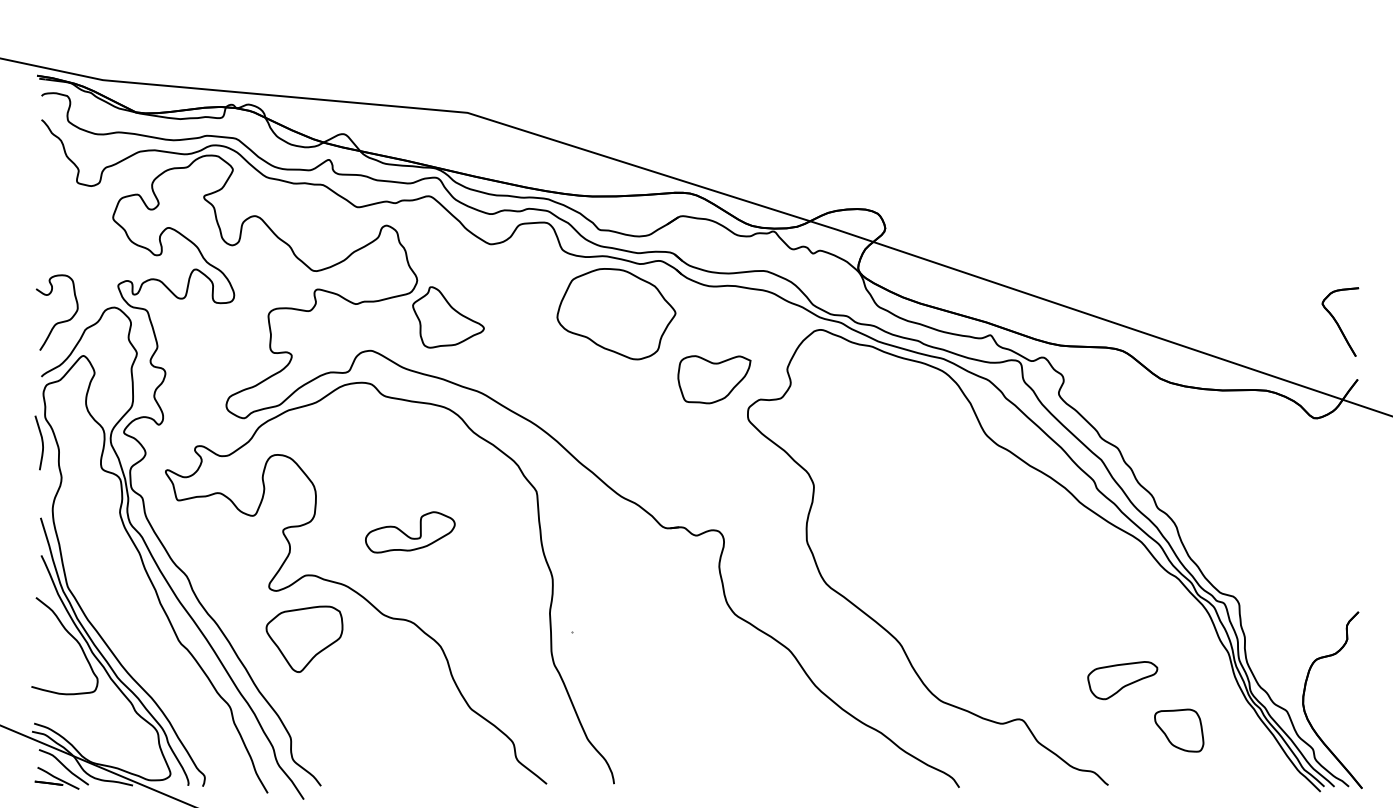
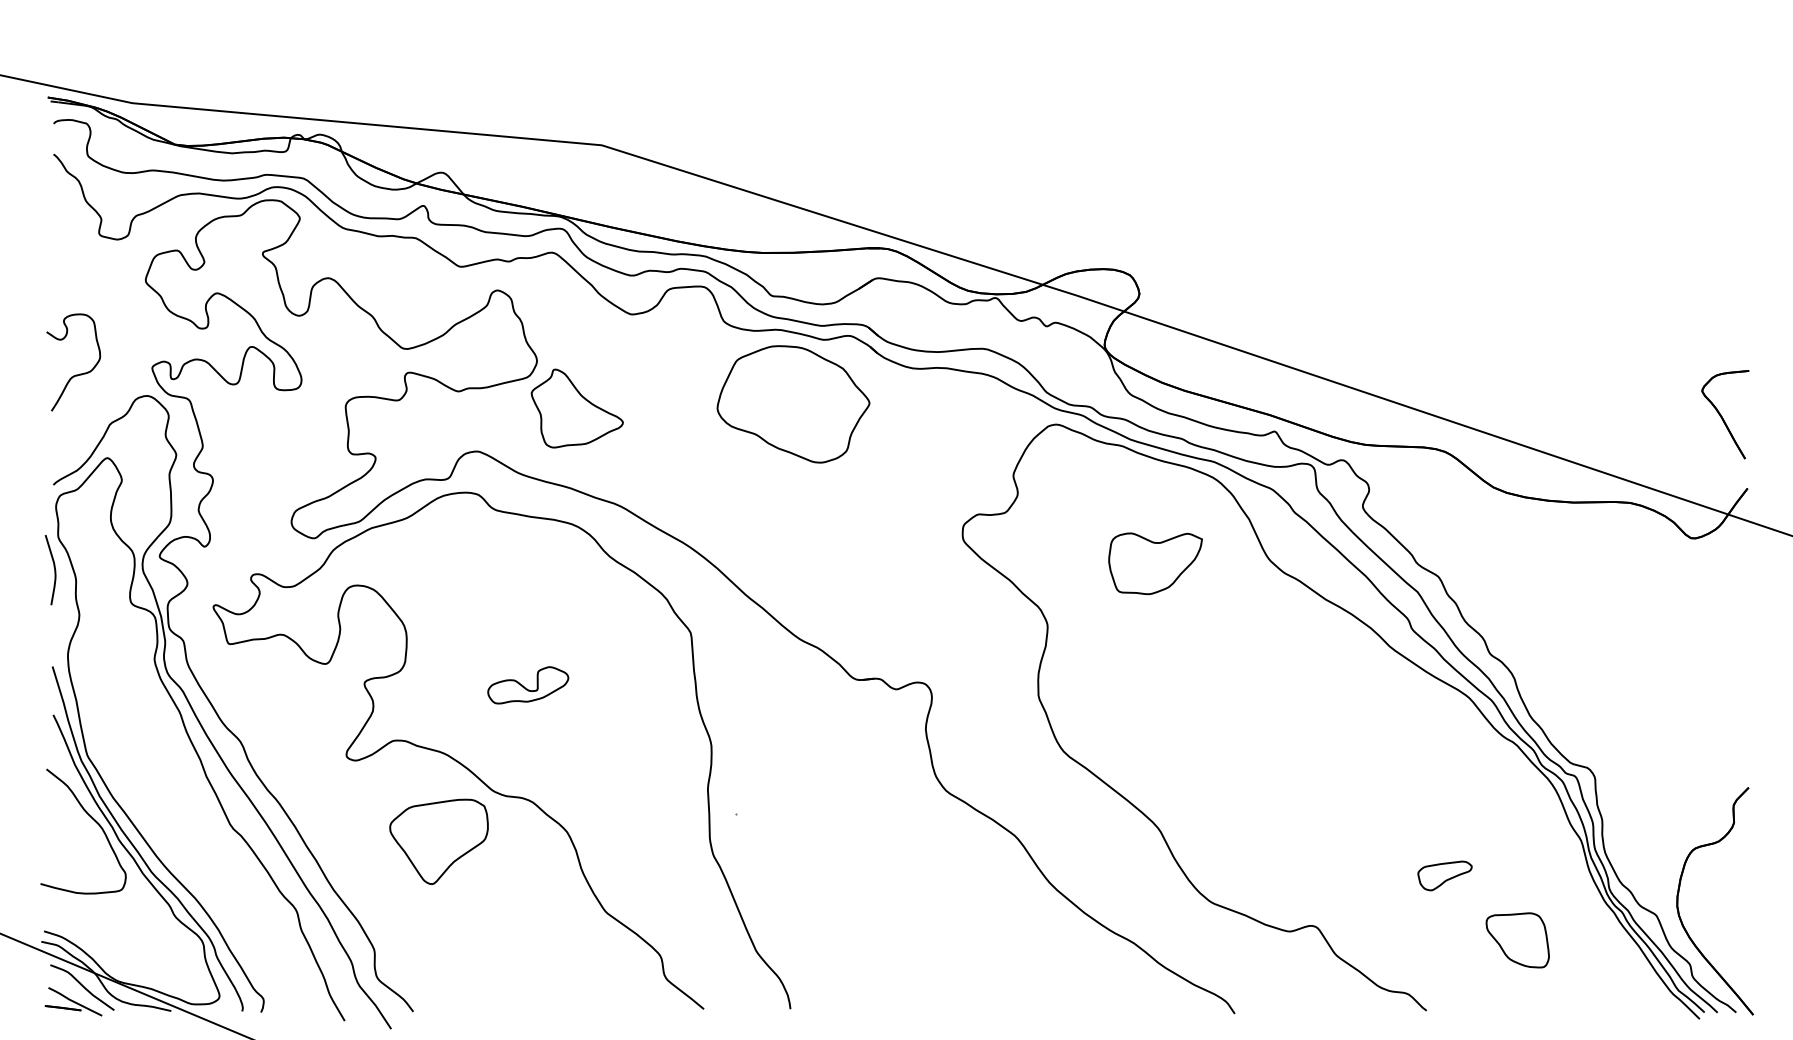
curve: (58, 322) -> (75, 374), moved
part: (714, 379) -> (1155, 563), moved
part: (410, 532) -> (528, 685), size x0.7
part: (304, 639) -> (438, 841), moved
part: (1122, 680) -> (1444, 875), size x0.6

